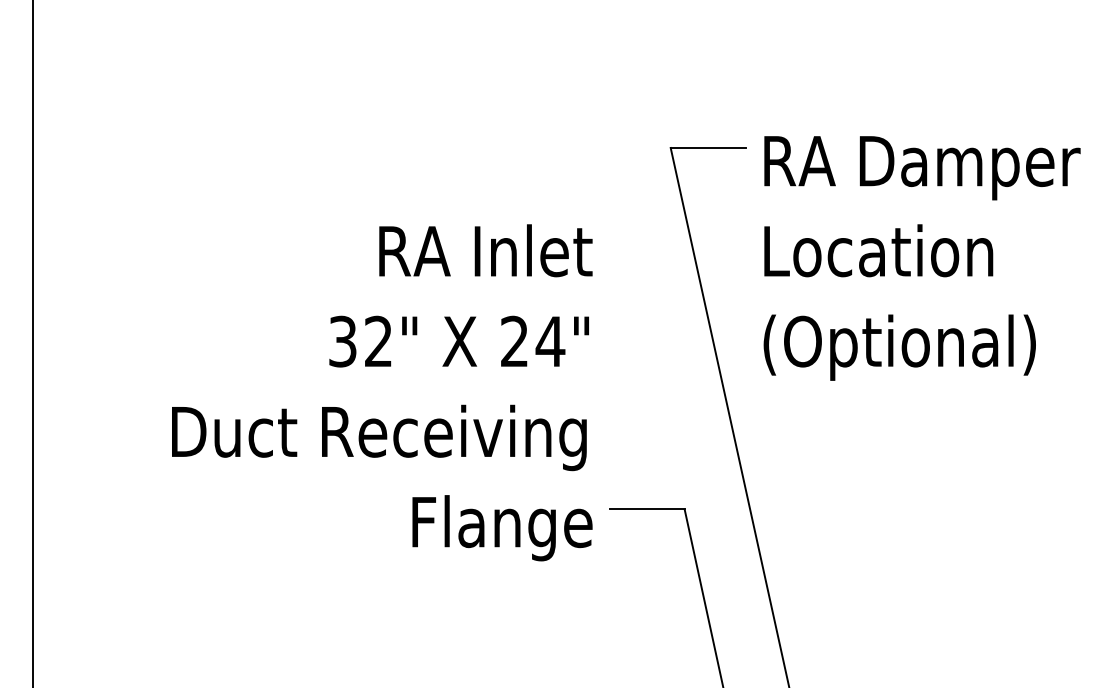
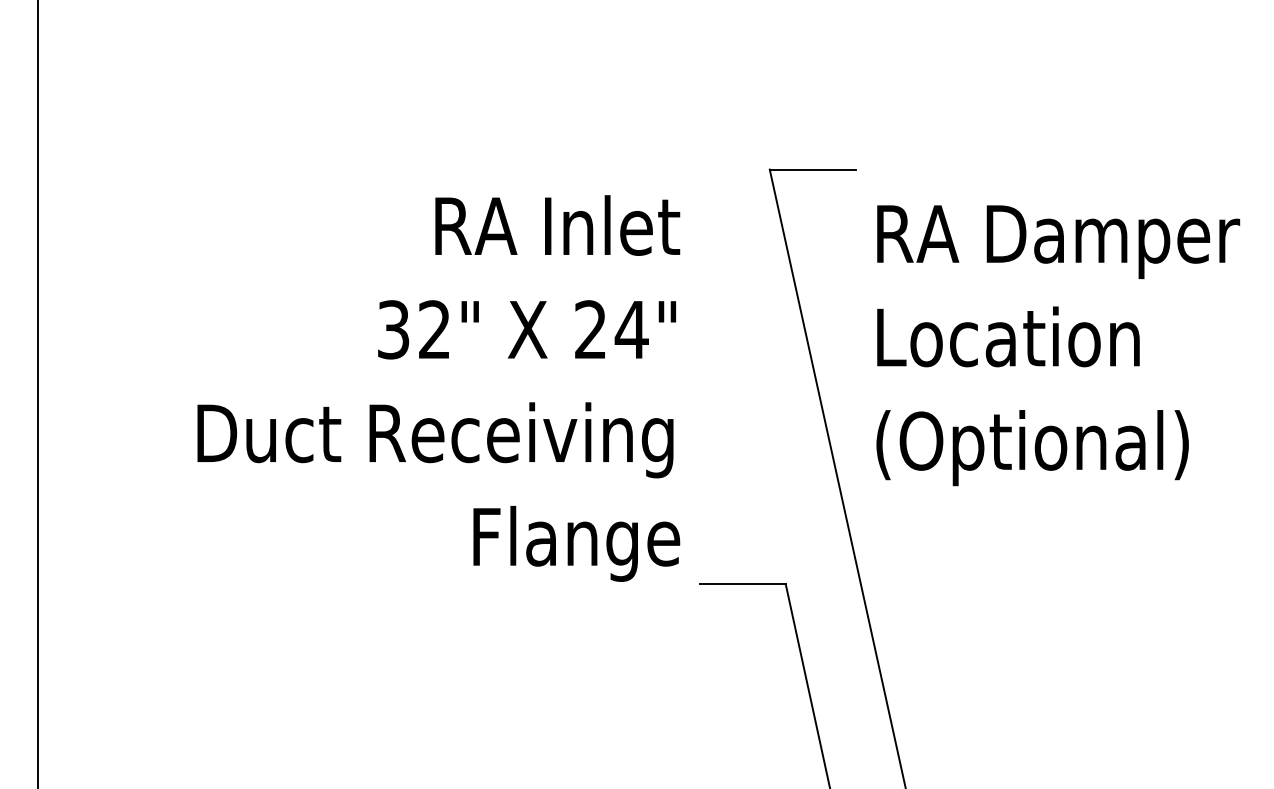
text: (921, 258) -> (1057, 345), moved
text: (382, 392) -> (439, 388), moved

